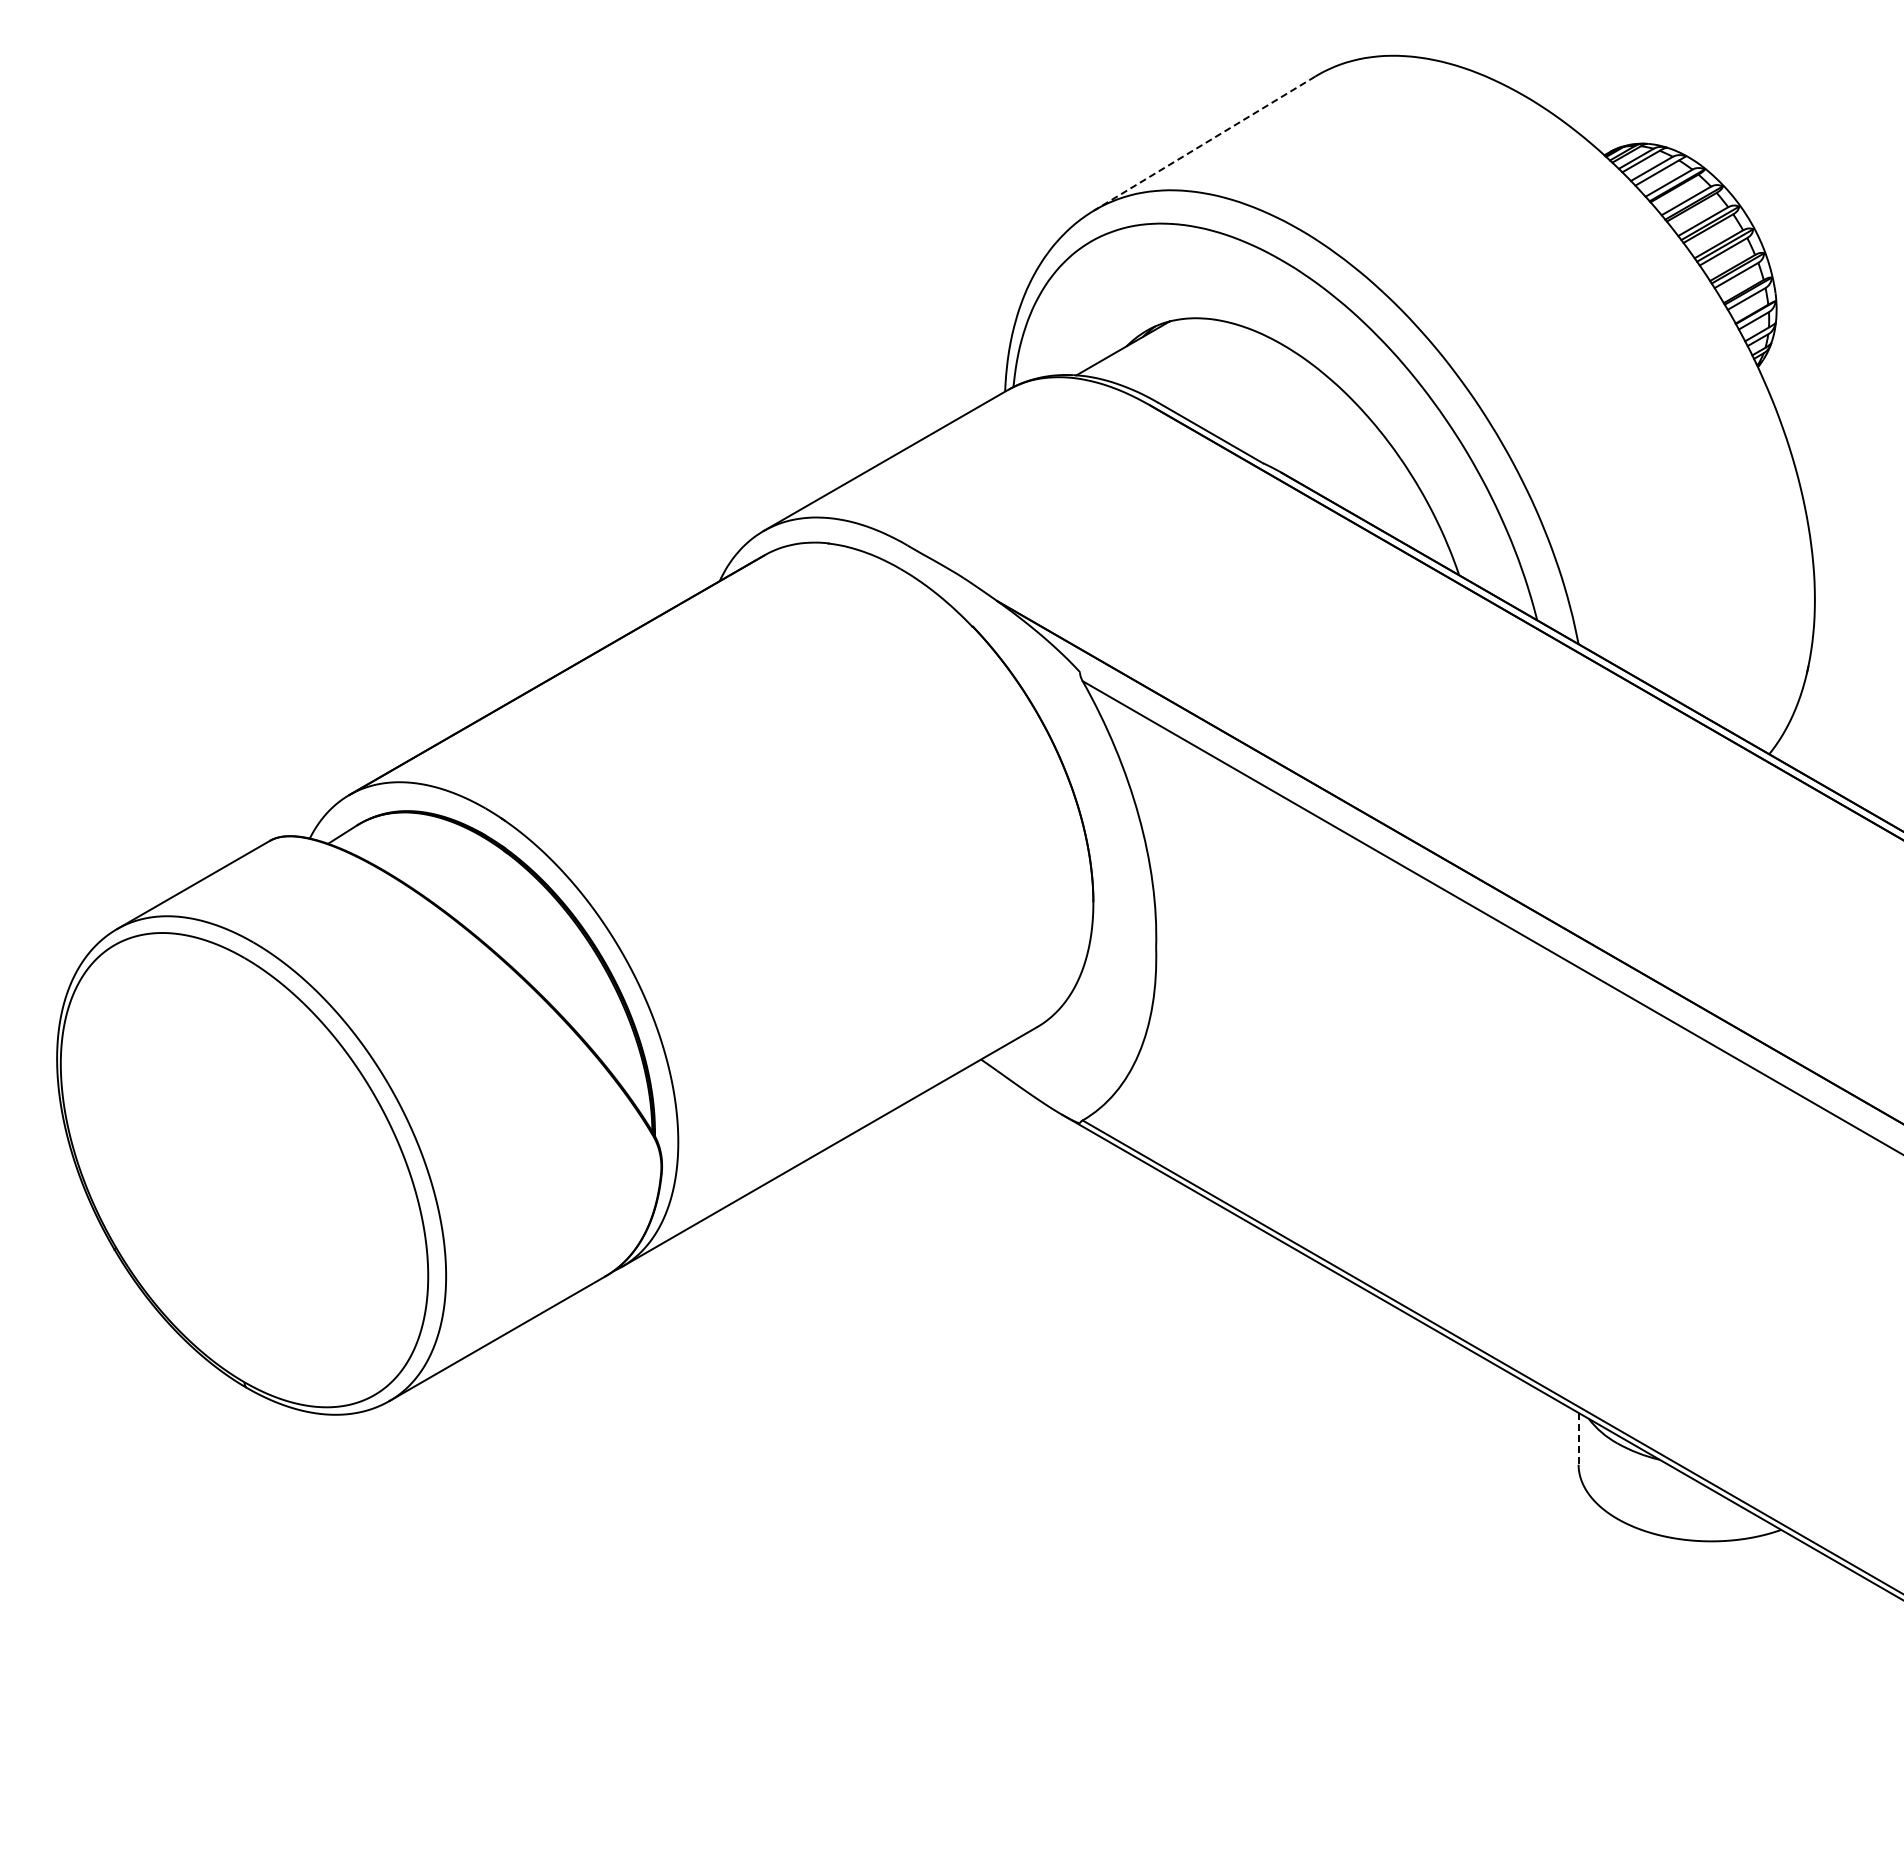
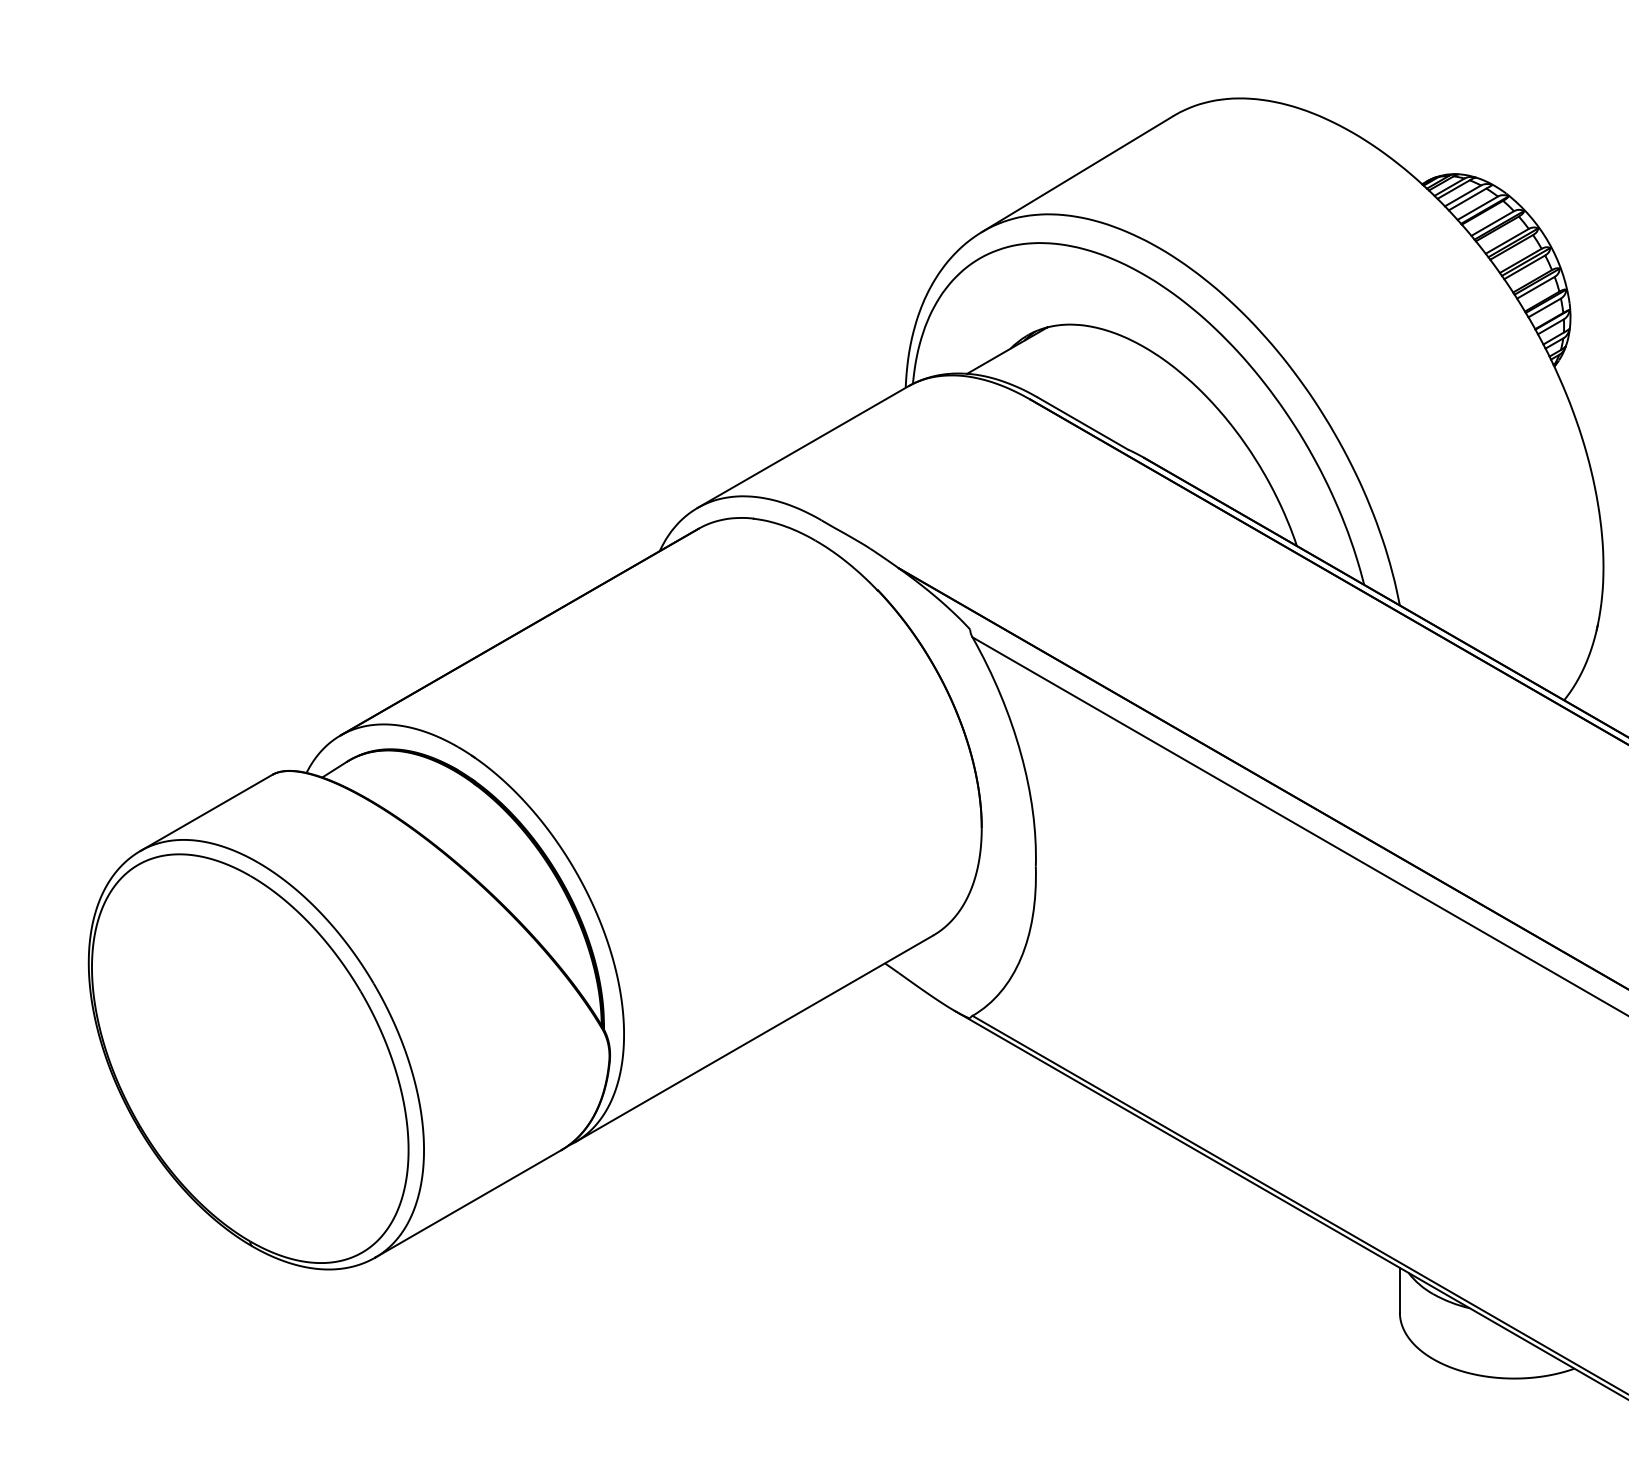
line: (1204, 143) -> (1077, 174), dashed -> solid
line: (1578, 1438) -> (1399, 1289), dashed -> solid

